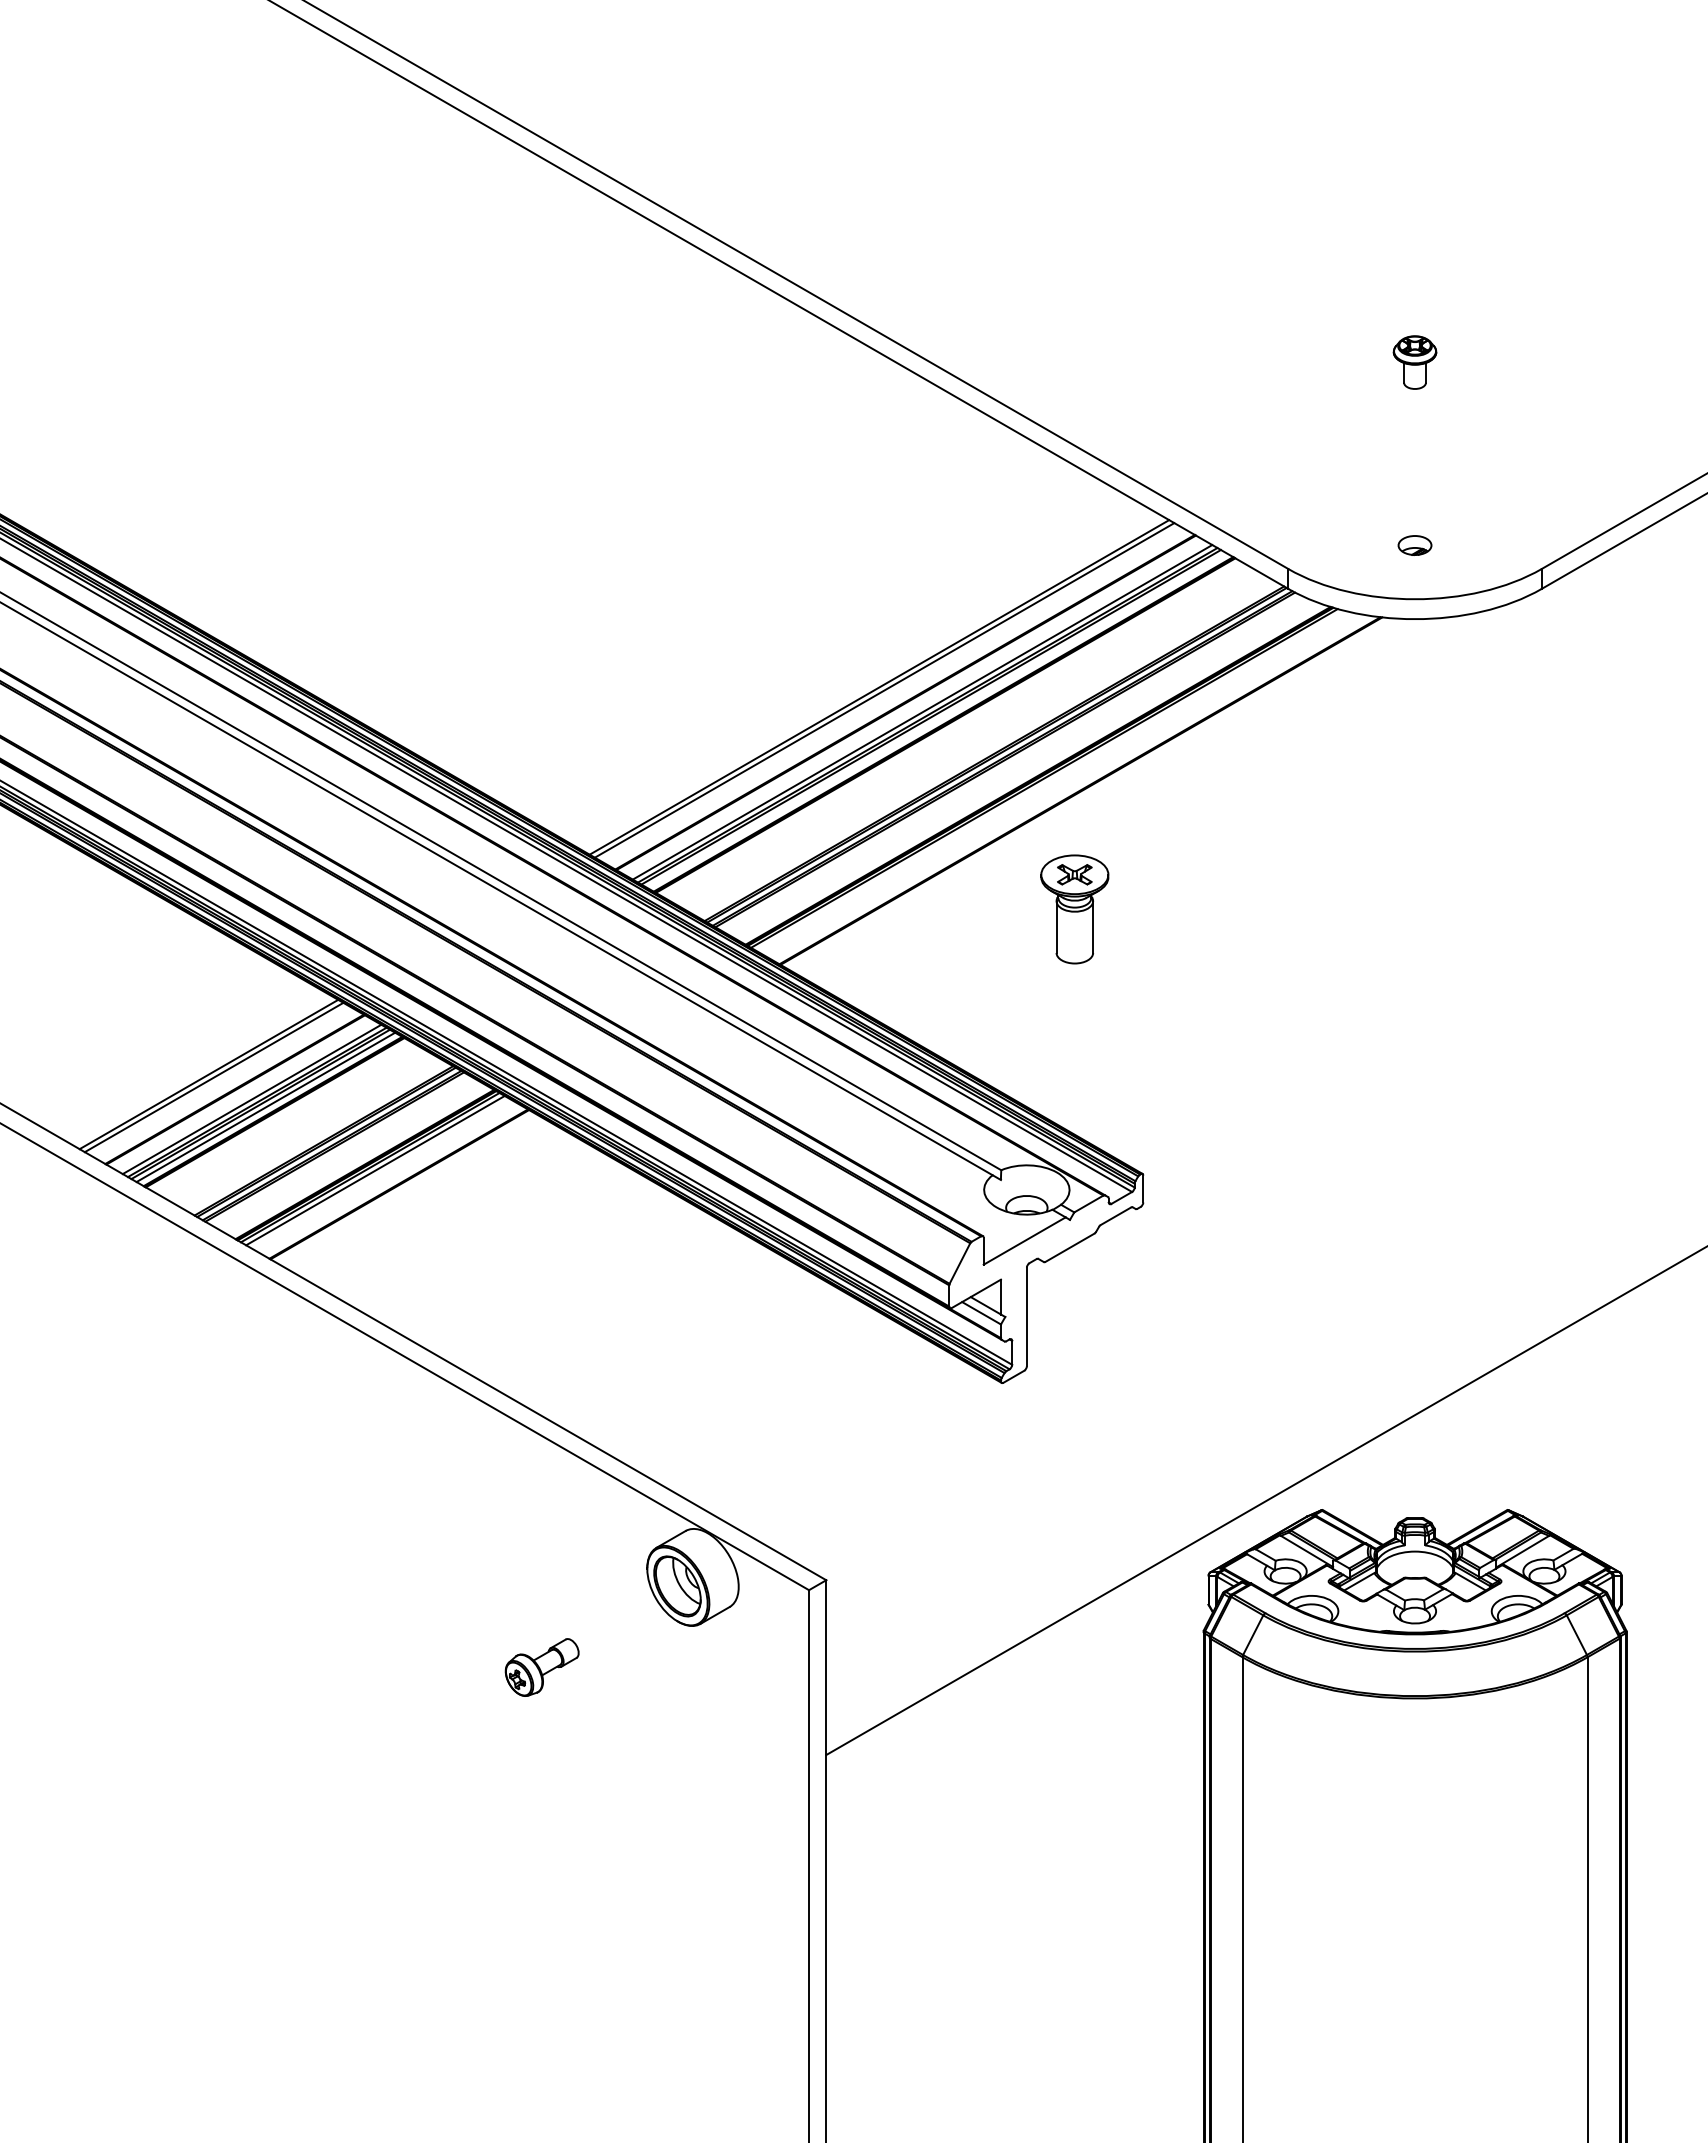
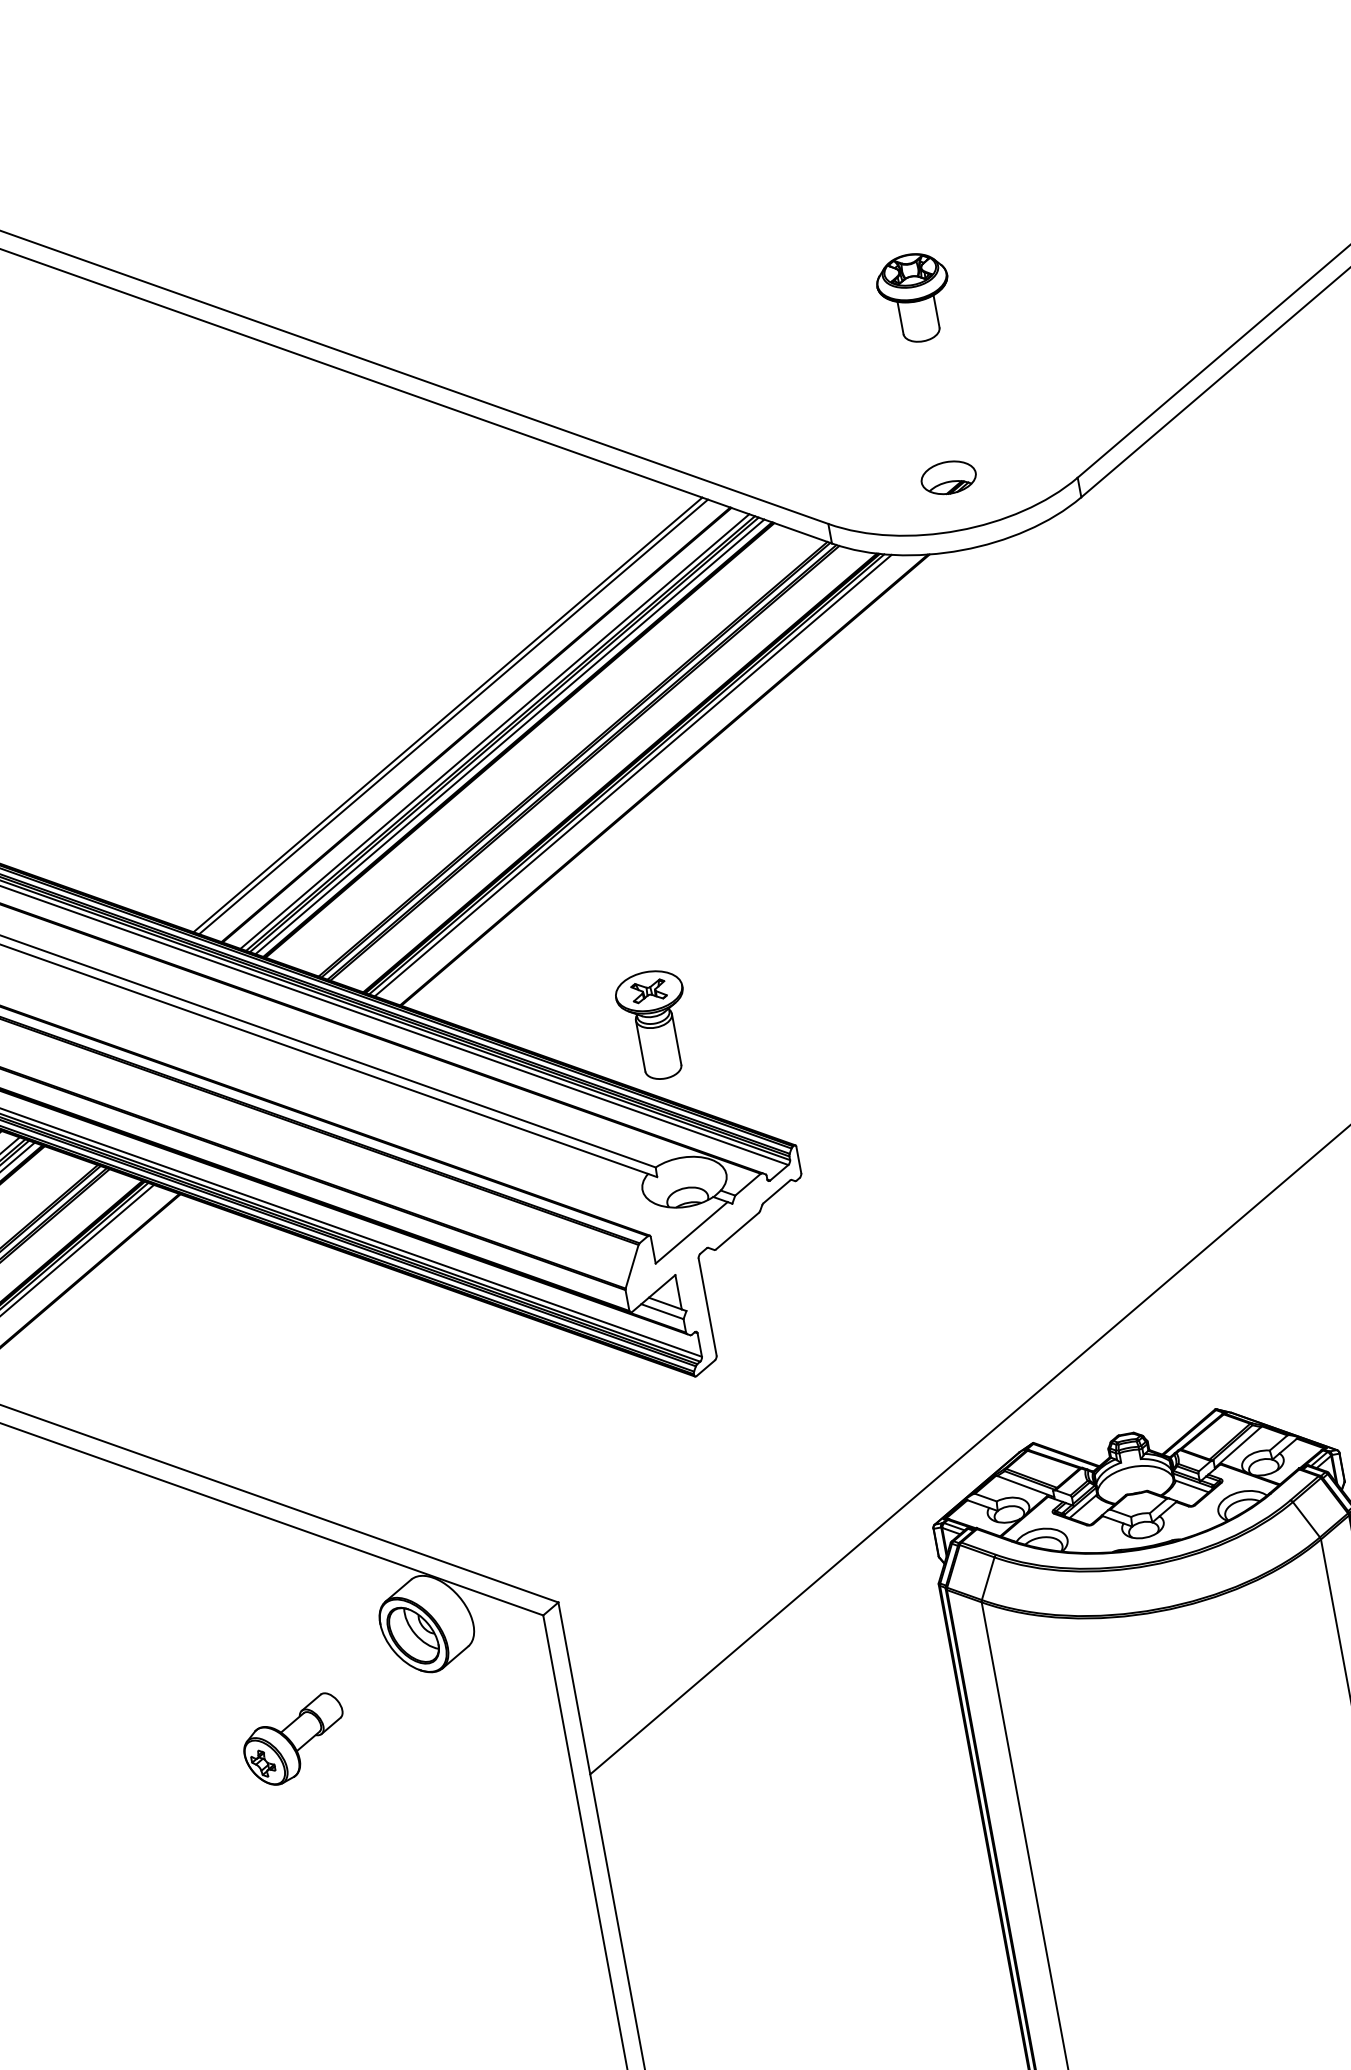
part: (1414, 362) -> (914, 297), size x1.67
part: (1414, 545) -> (948, 477), size x1.67
line: (936, 720) -> (510, 737), added
line: (1050, 780) -> (633, 775), added
part: (1074, 909) -> (655, 1025), moved
part: (542, 1667) -> (295, 1740), size x1.43

